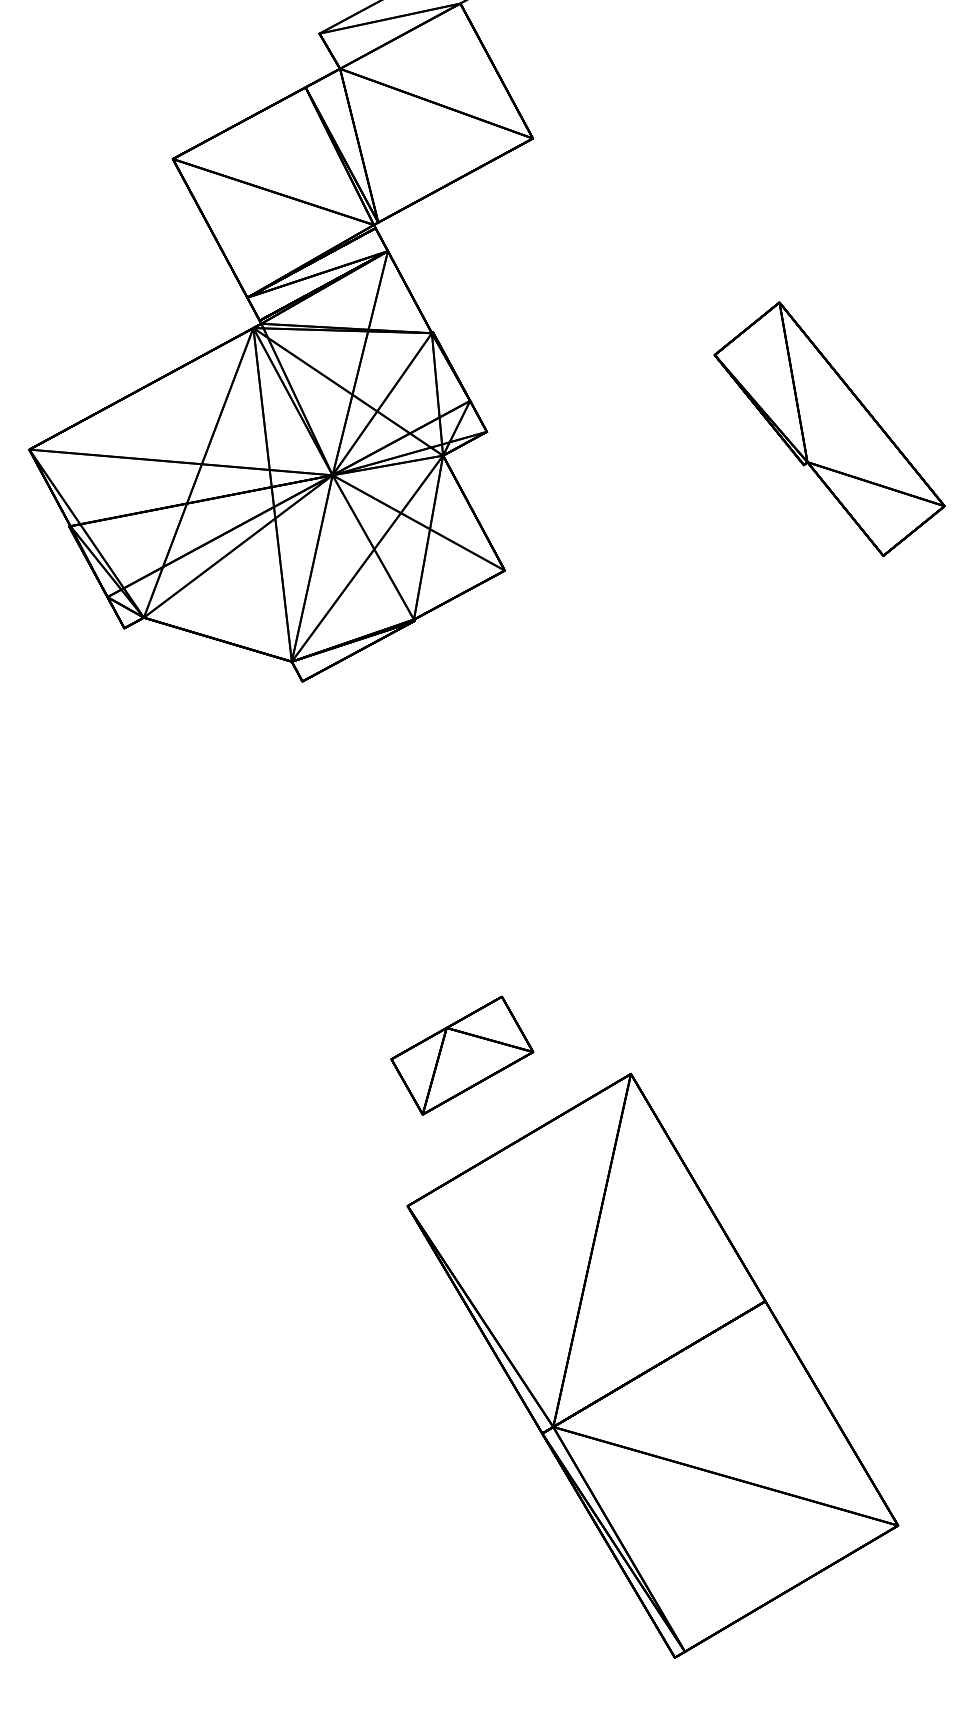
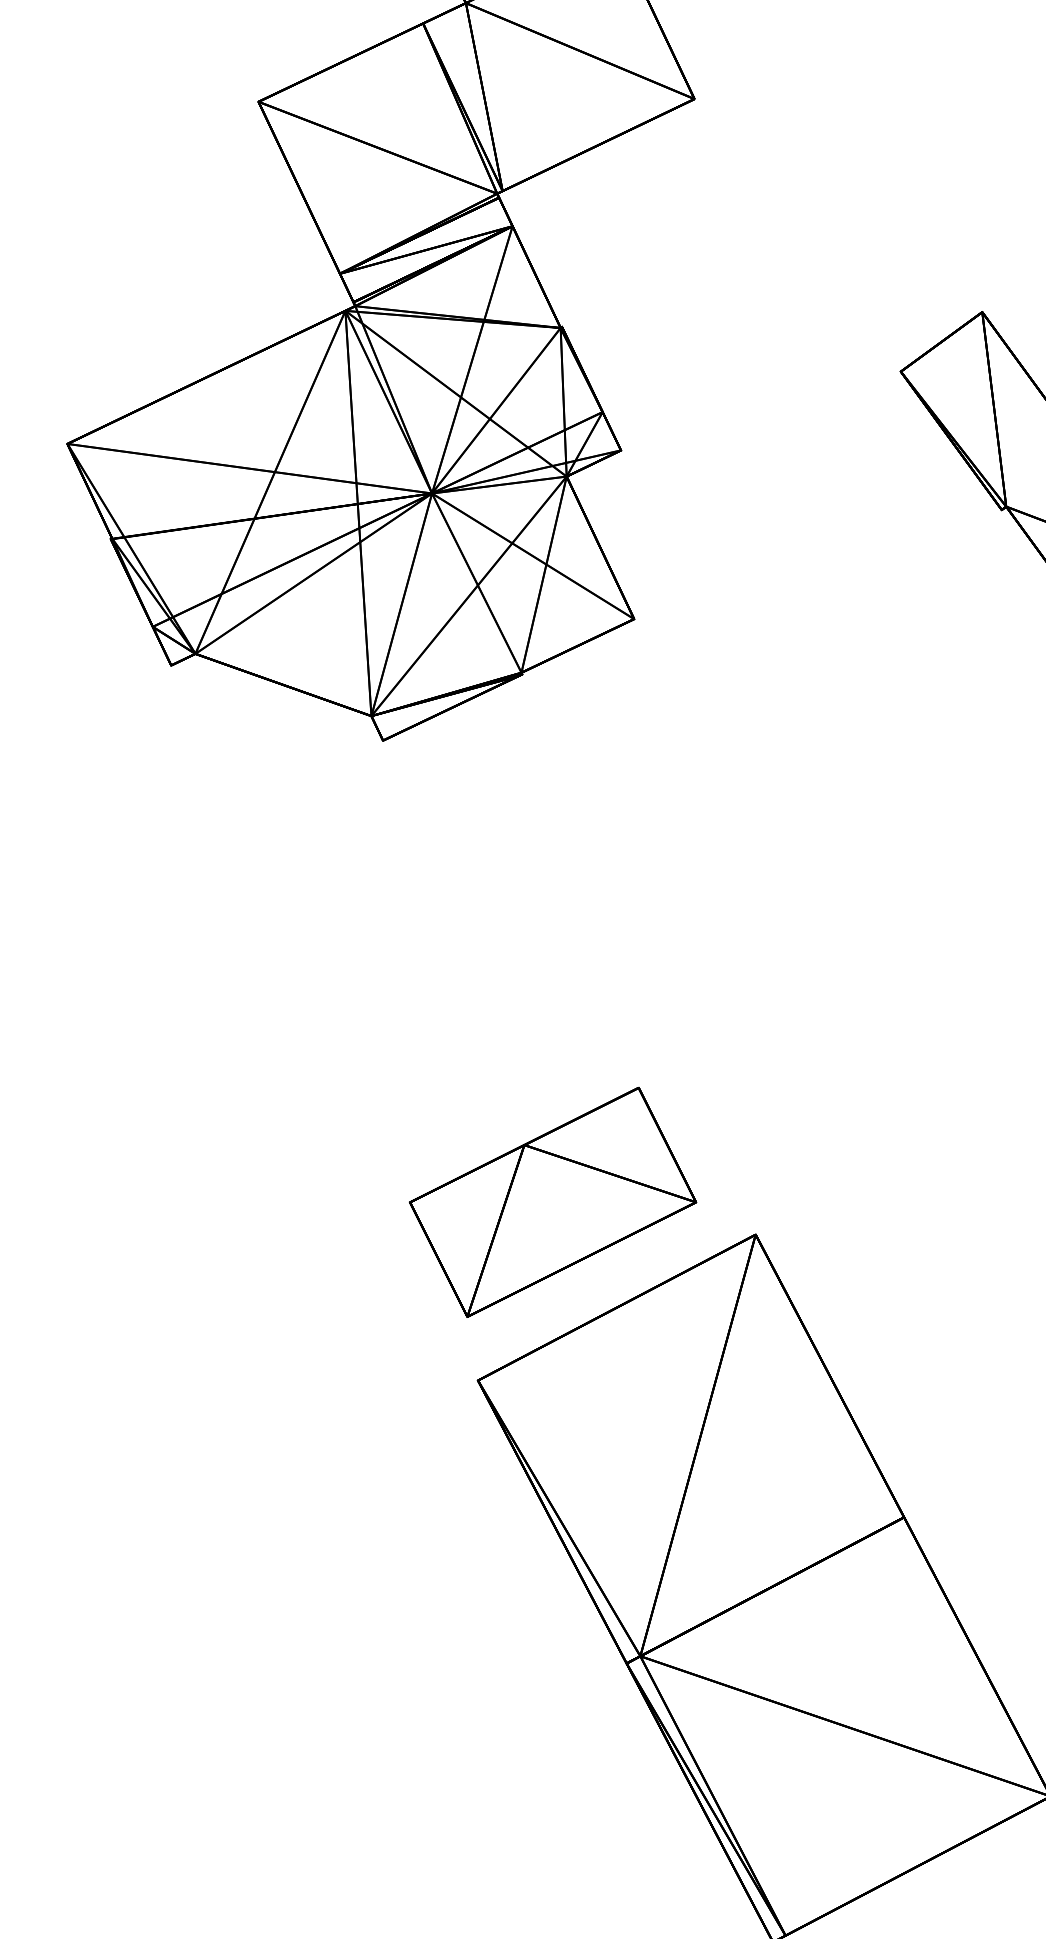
part: (462, 1055) -> (553, 1202), size x1.67

